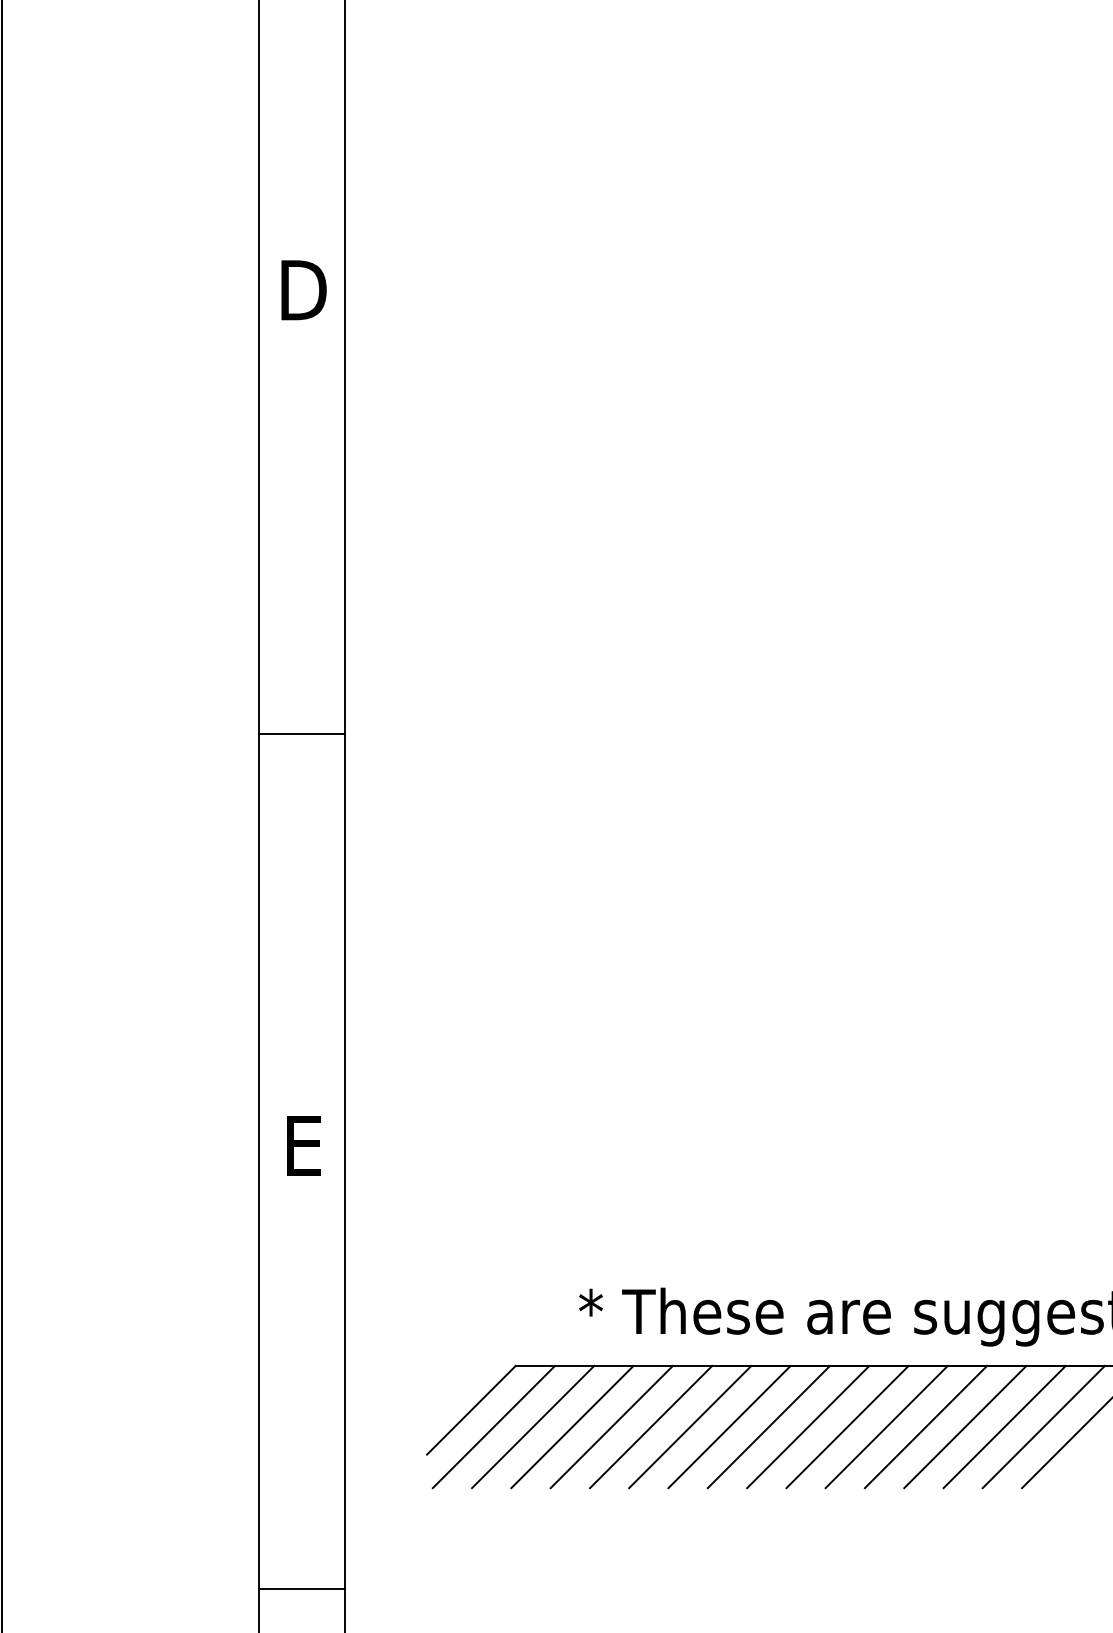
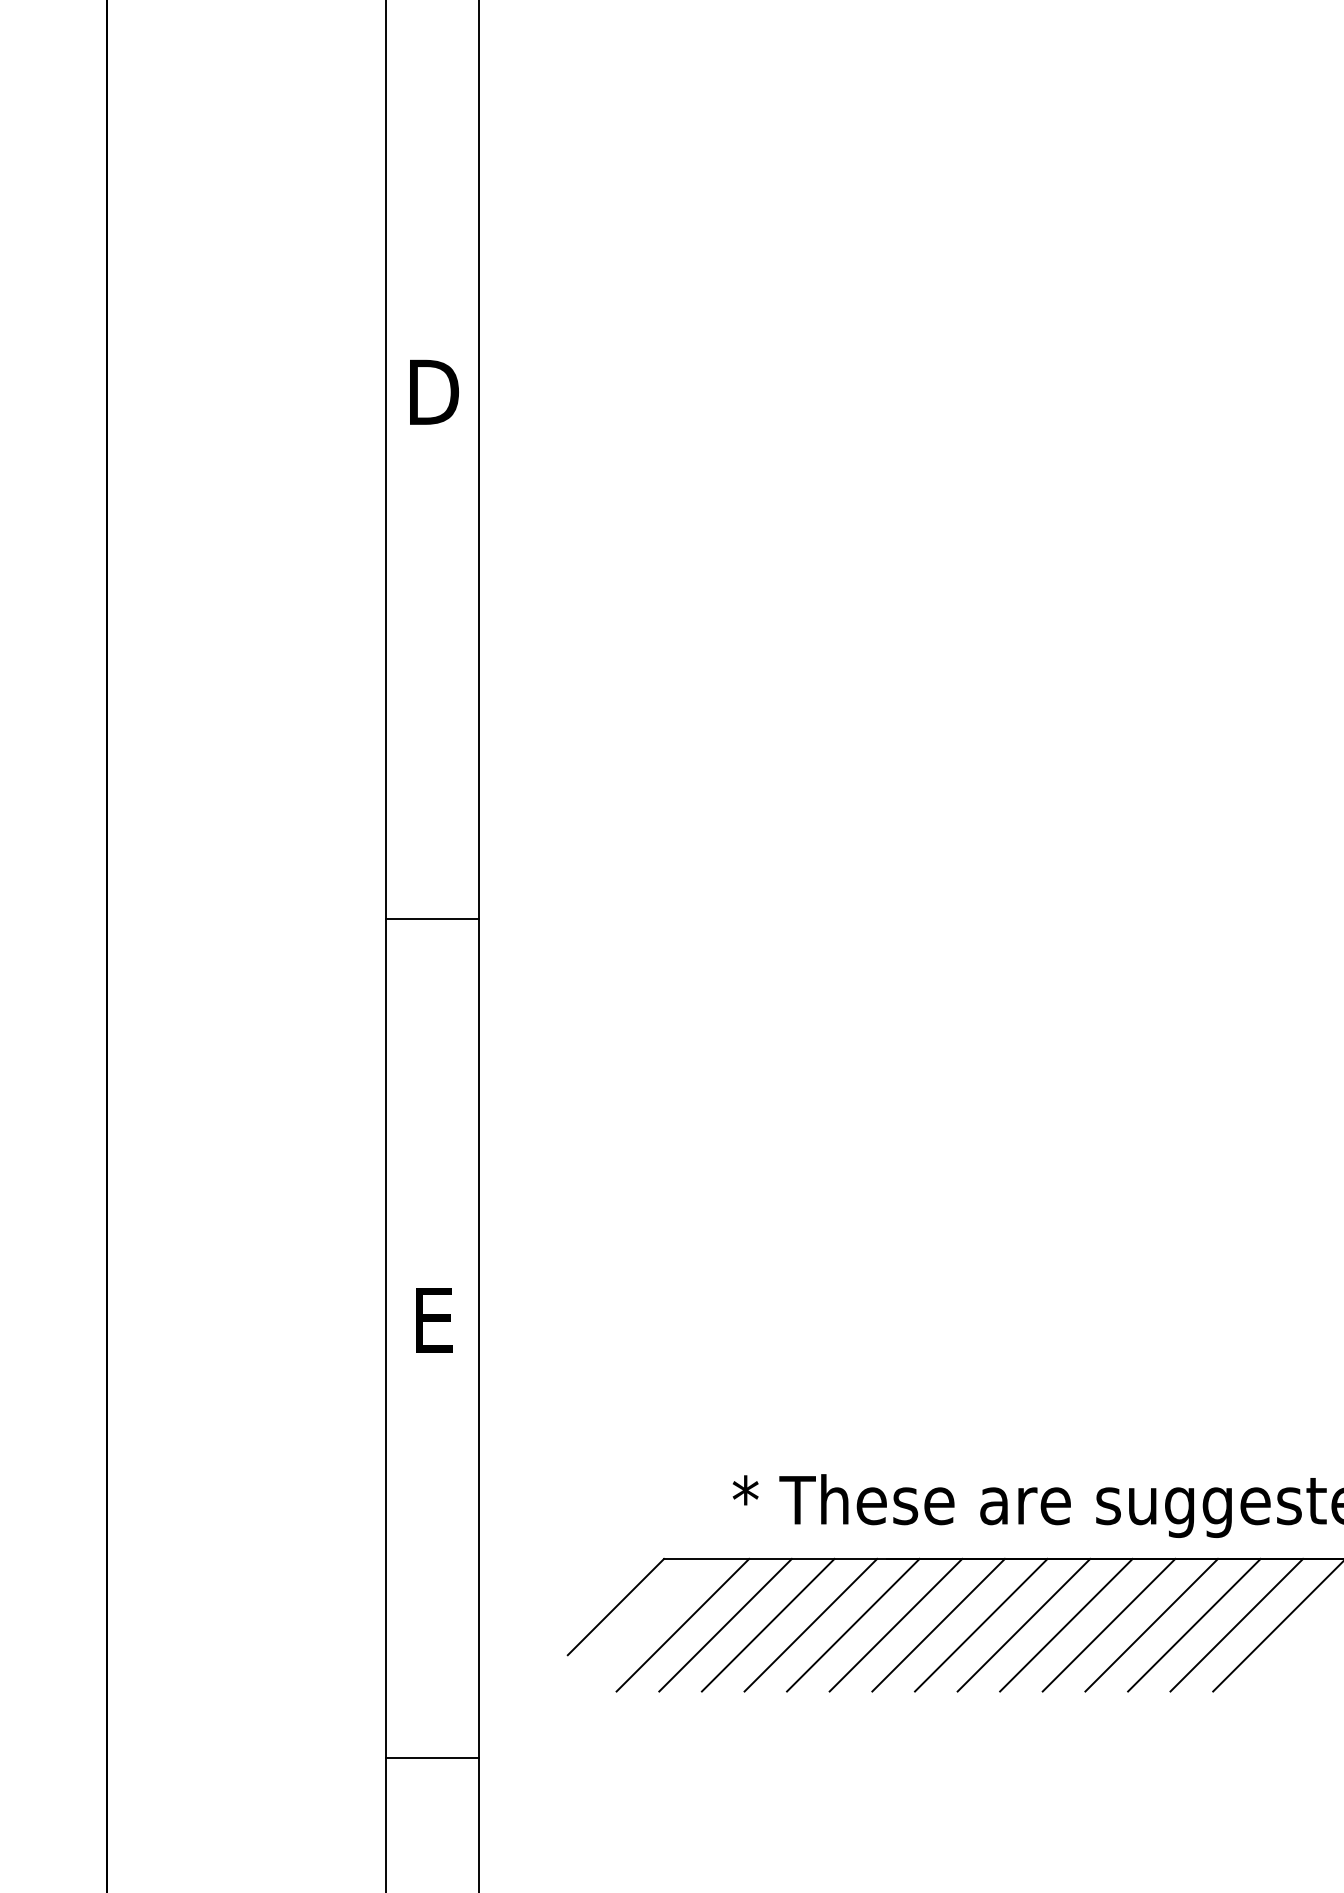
line: (301, 733) -> (431, 919), moved
line: (494, 1426) -> (640, 1624), removed
line: (301, 1589) -> (431, 1758), moved

